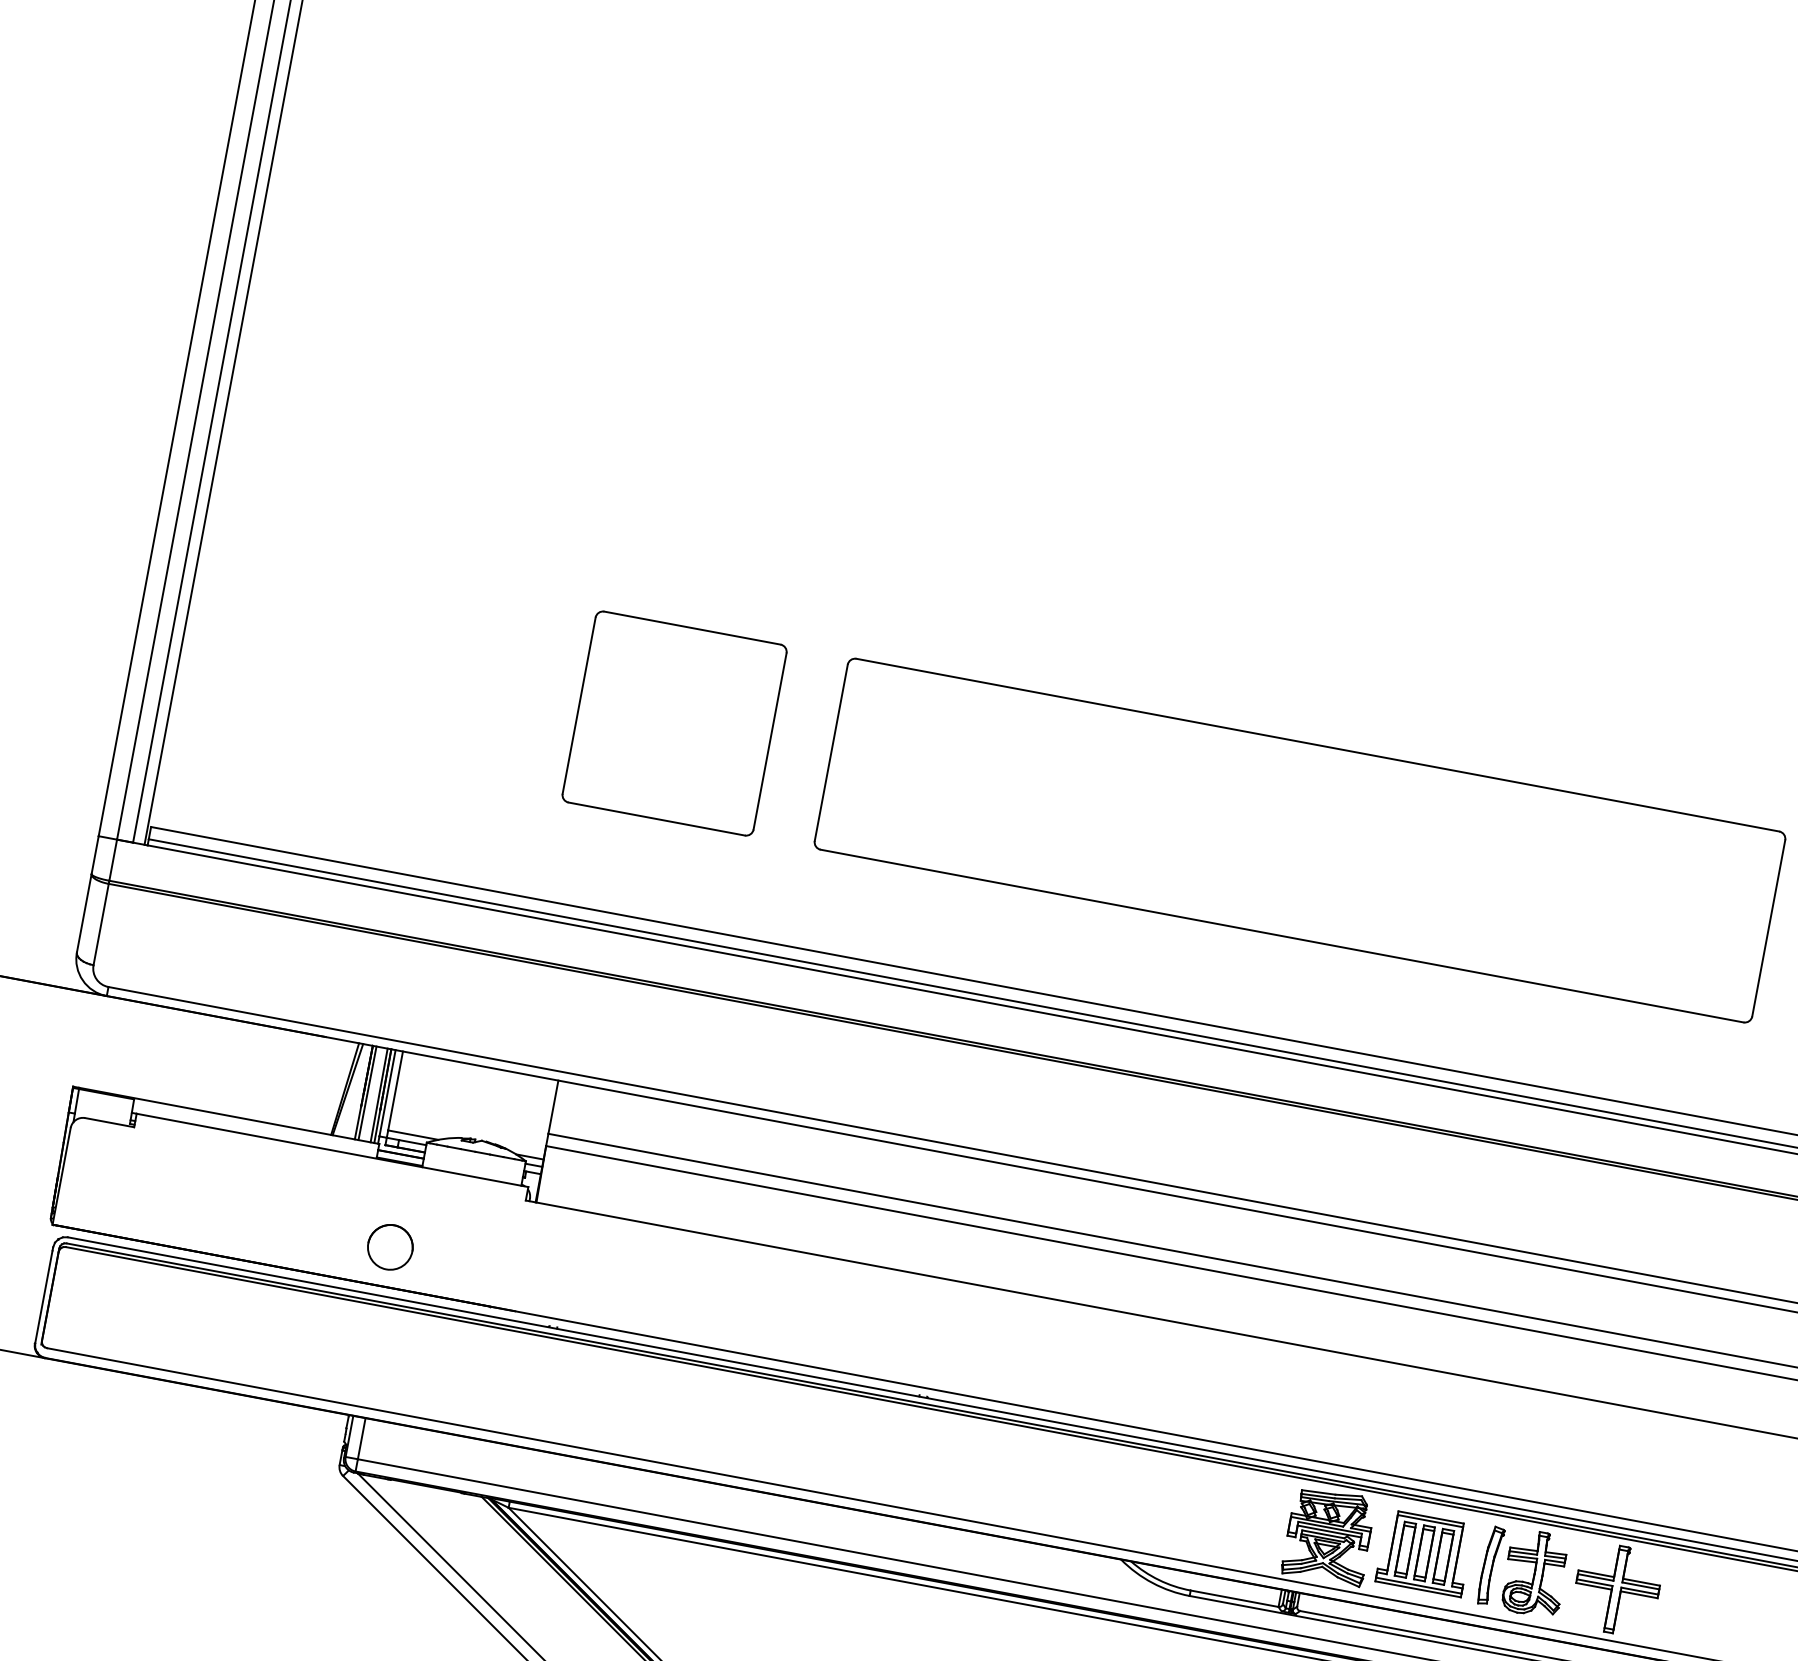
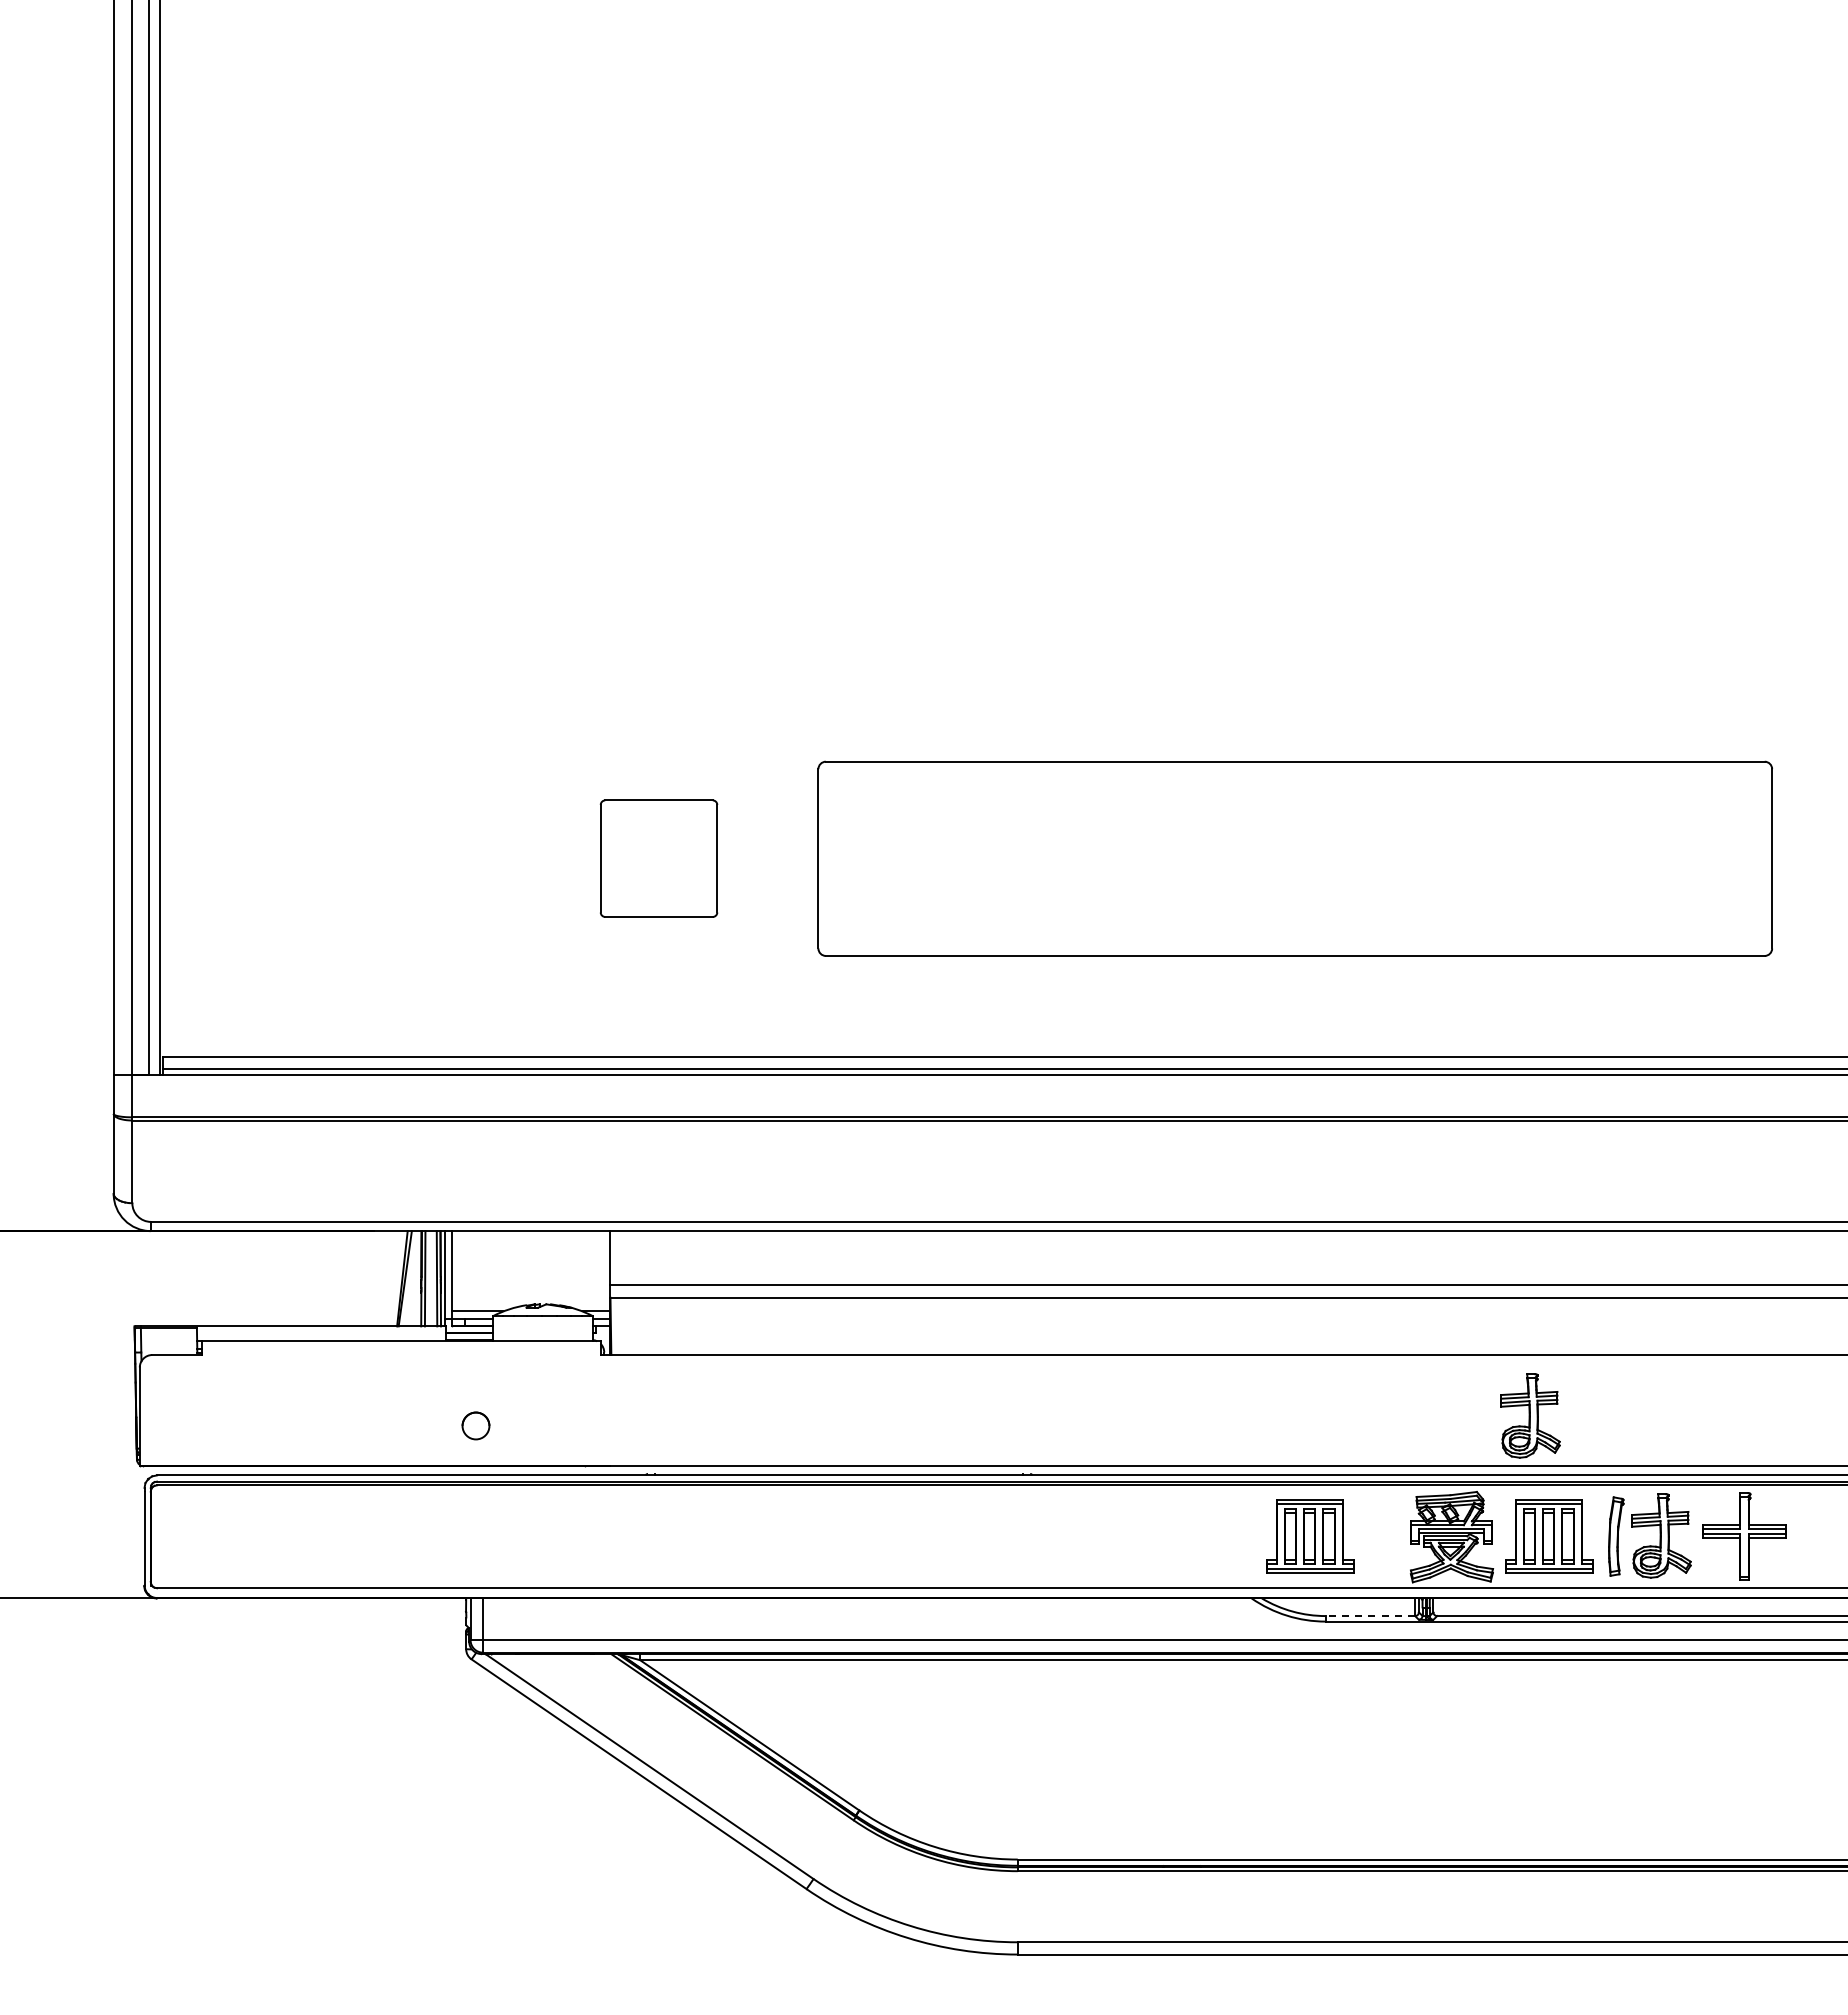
part: (674, 723) -> (658, 858), size x0.6
part: (389, 1246) -> (475, 1425), size x0.6
part: (1428, 1431) -> (1530, 1415), added
part: (1190, 1509) -> (1310, 1536), added
line: (1234, 1599) -> (1370, 1616), solid -> dashed

